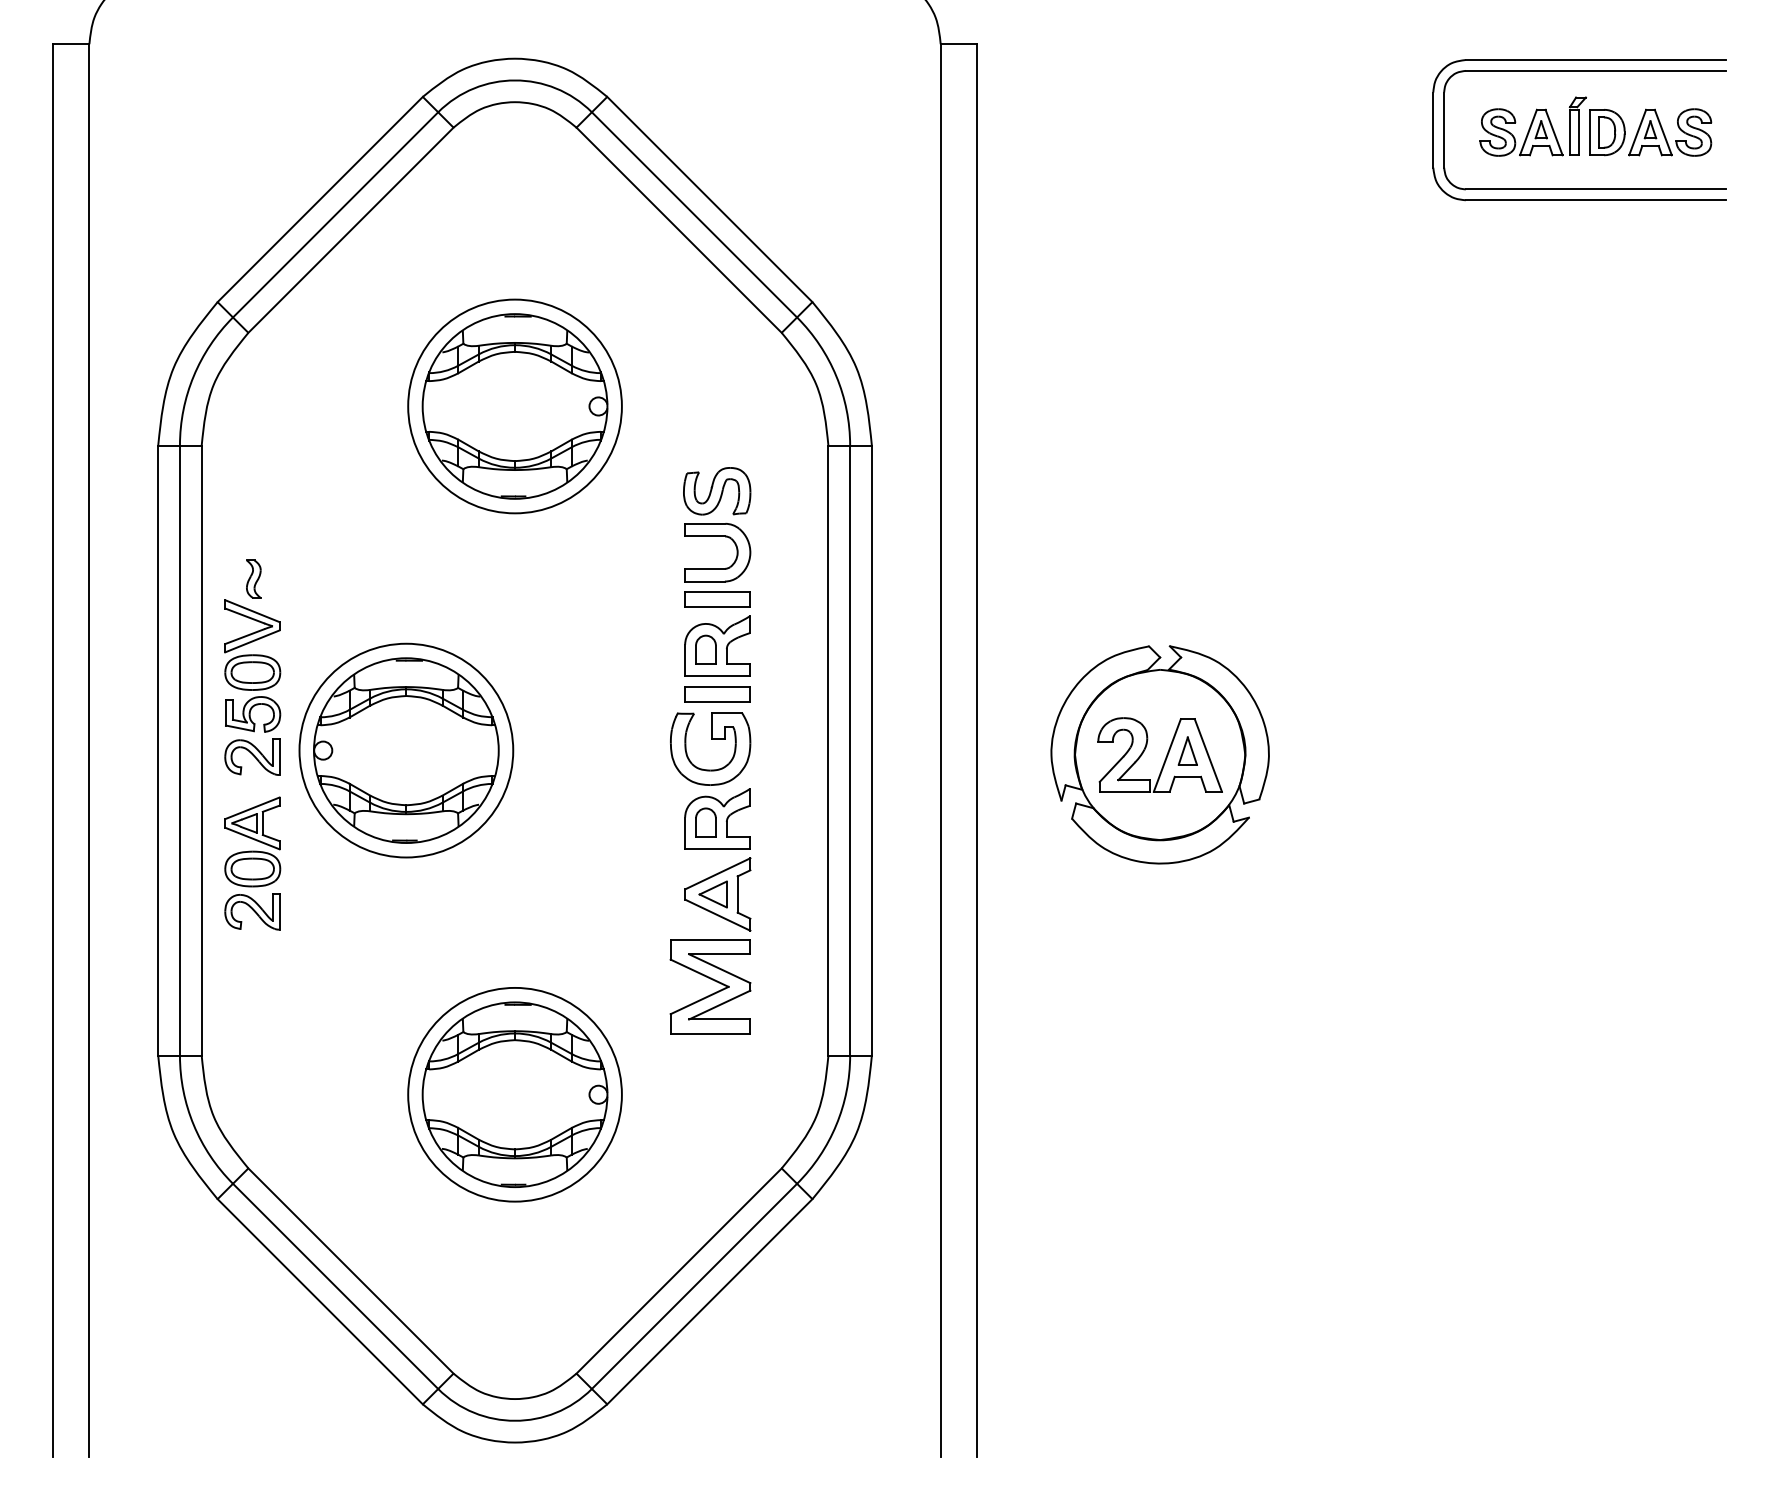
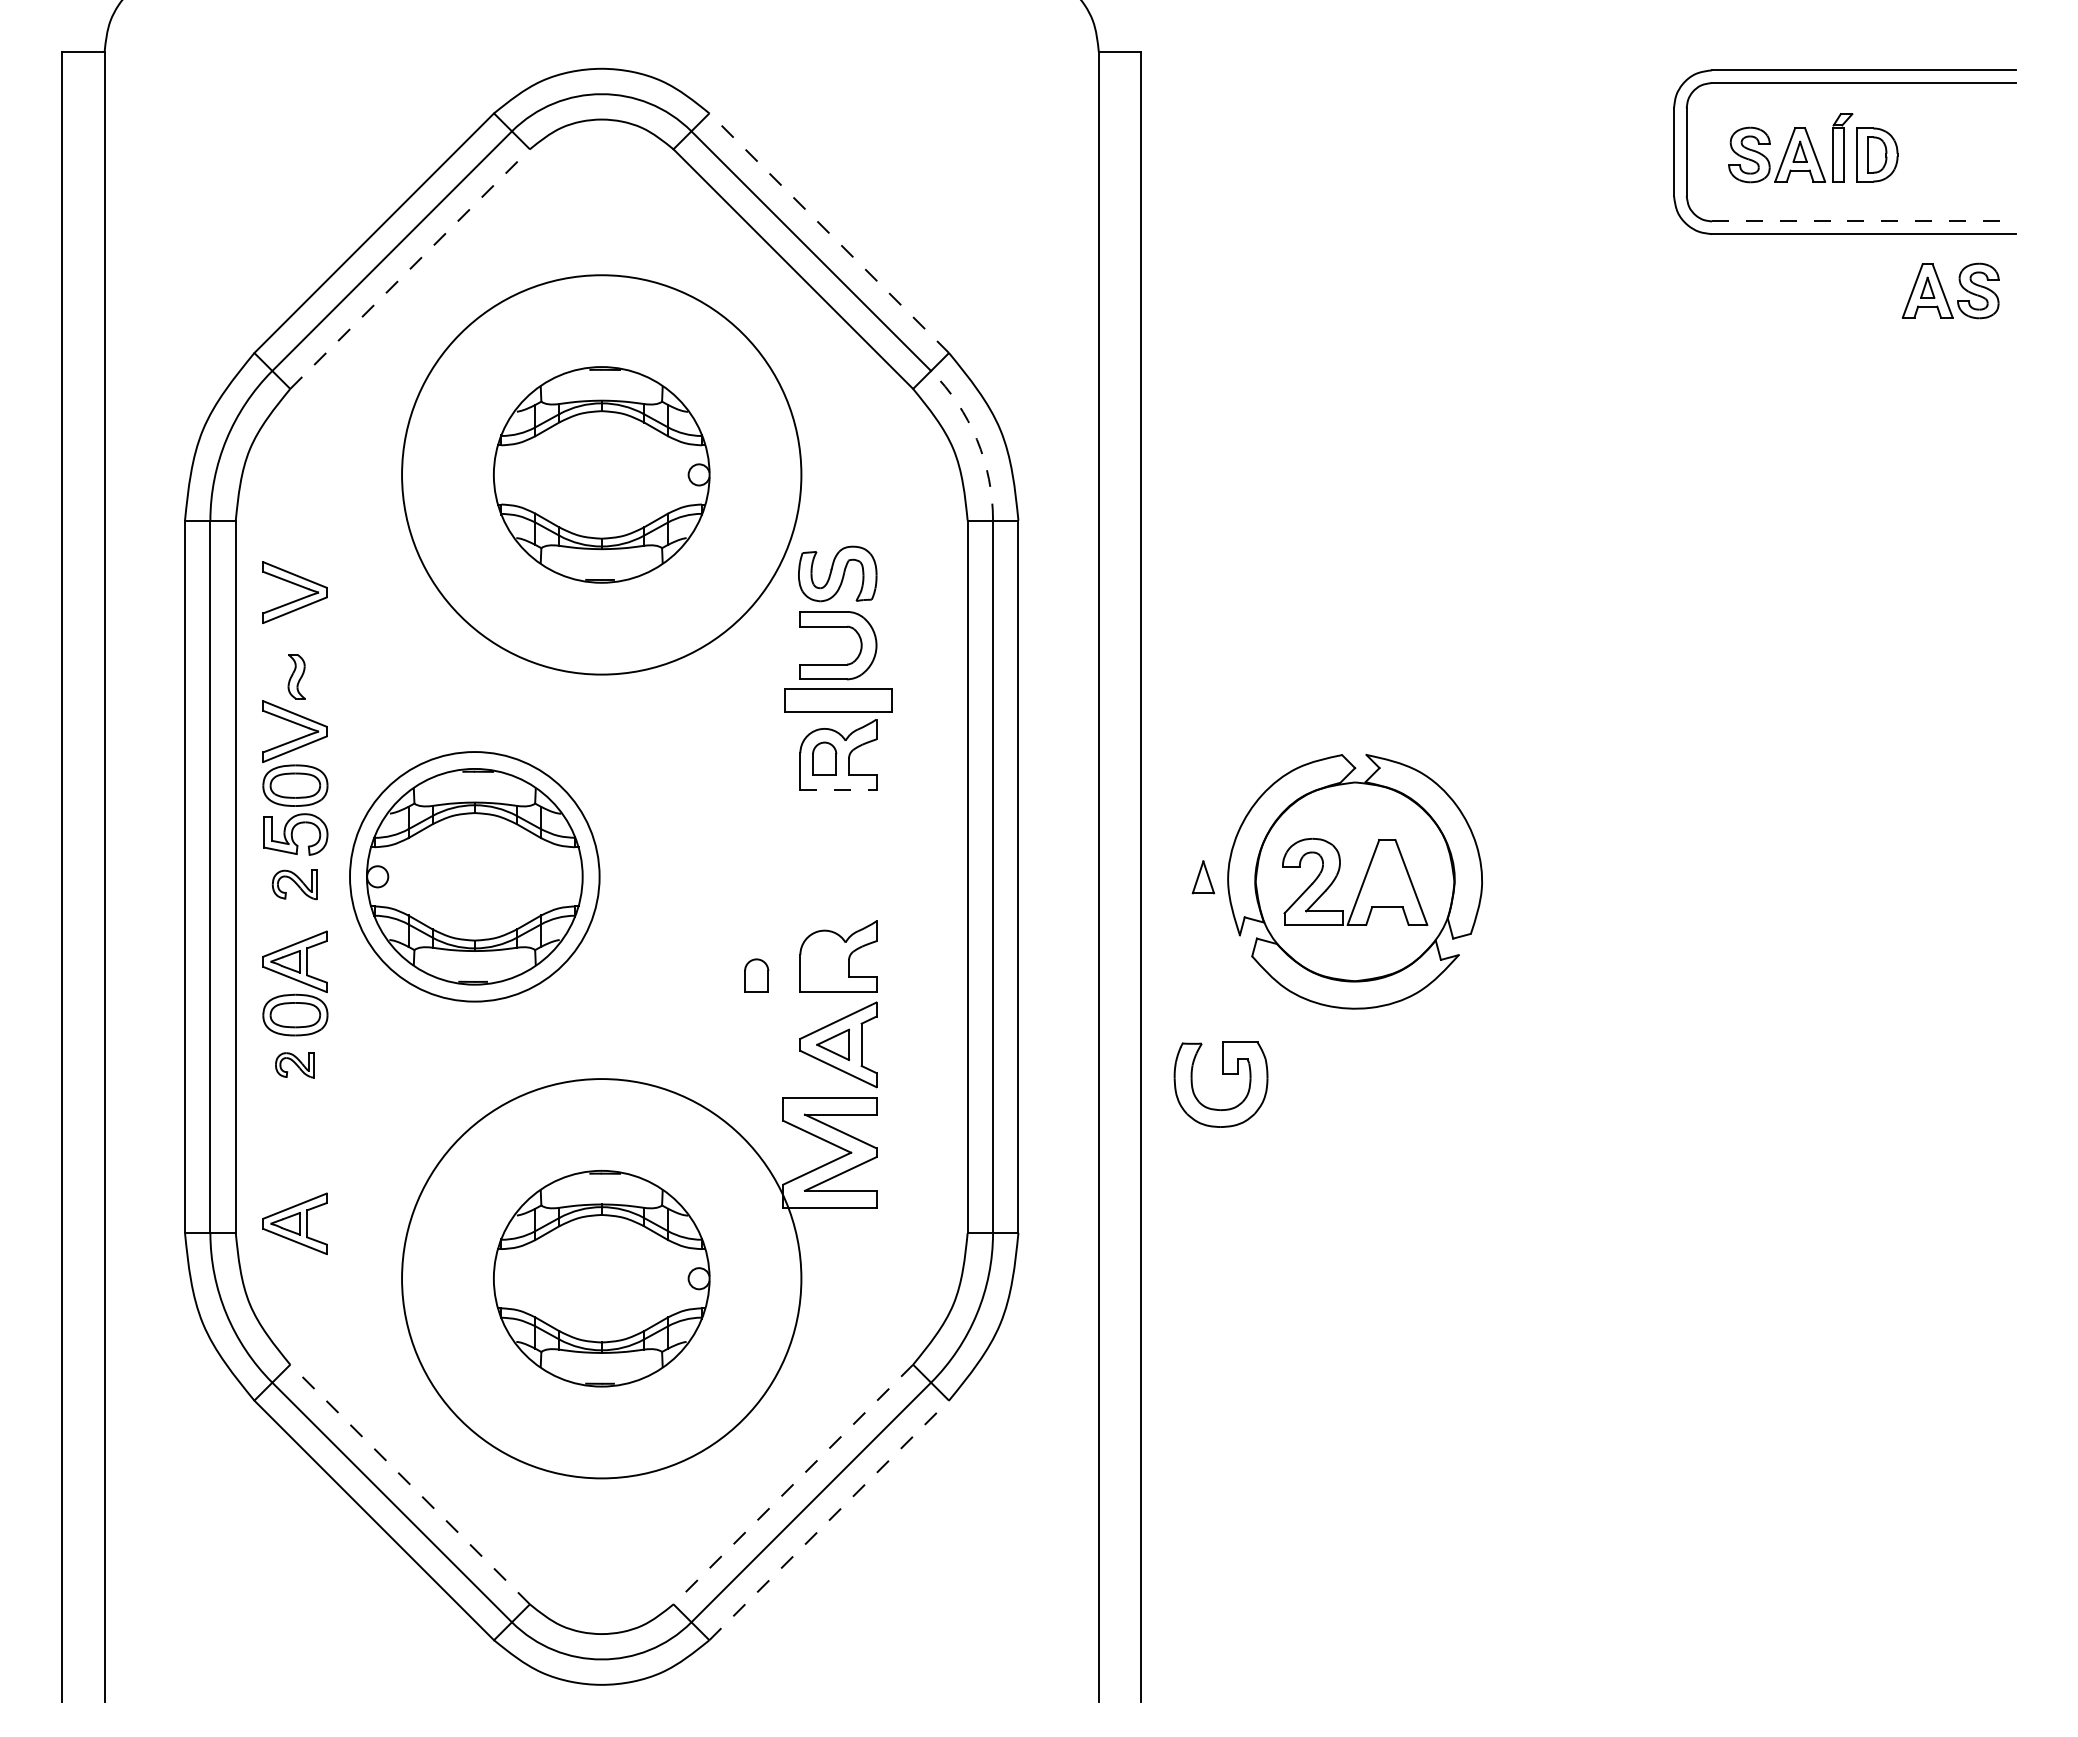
part: (1664, 133) -> (1944, 292), moved
line: (1595, 189) -> (1863, 221), solid -> dashed
line: (709, 198) -> (828, 232), solid -> dashed
line: (351, 229) -> (410, 268), solid -> dashed
arc: (835, 376) -> (976, 439), solid -> dashed
circle: (514, 406) -> (601, 474), size x1.6
part: (252, 501) -> (295, 585), added
part: (717, 599) -> (838, 700), size x1.4
line: (717, 676) -> (838, 790), solid -> dashed
part: (717, 694) -> (838, 811), removed
part: (711, 740) -> (1222, 1074), moved
part: (1187, 751) -> (1203, 877), moved
part: (251, 757) -> (294, 884), size x0.7
part: (705, 822) -> (756, 975), moved
part: (251, 911) -> (294, 1064), size x0.6
part: (251, 1047) -> (294, 1223), added
circle: (514, 1094) -> (601, 1278), size x1.6
line: (350, 1270) -> (409, 1484), solid -> dashed
line: (678, 1270) -> (792, 1484), solid -> dashed
line: (710, 1301) -> (829, 1520), solid -> dashed

